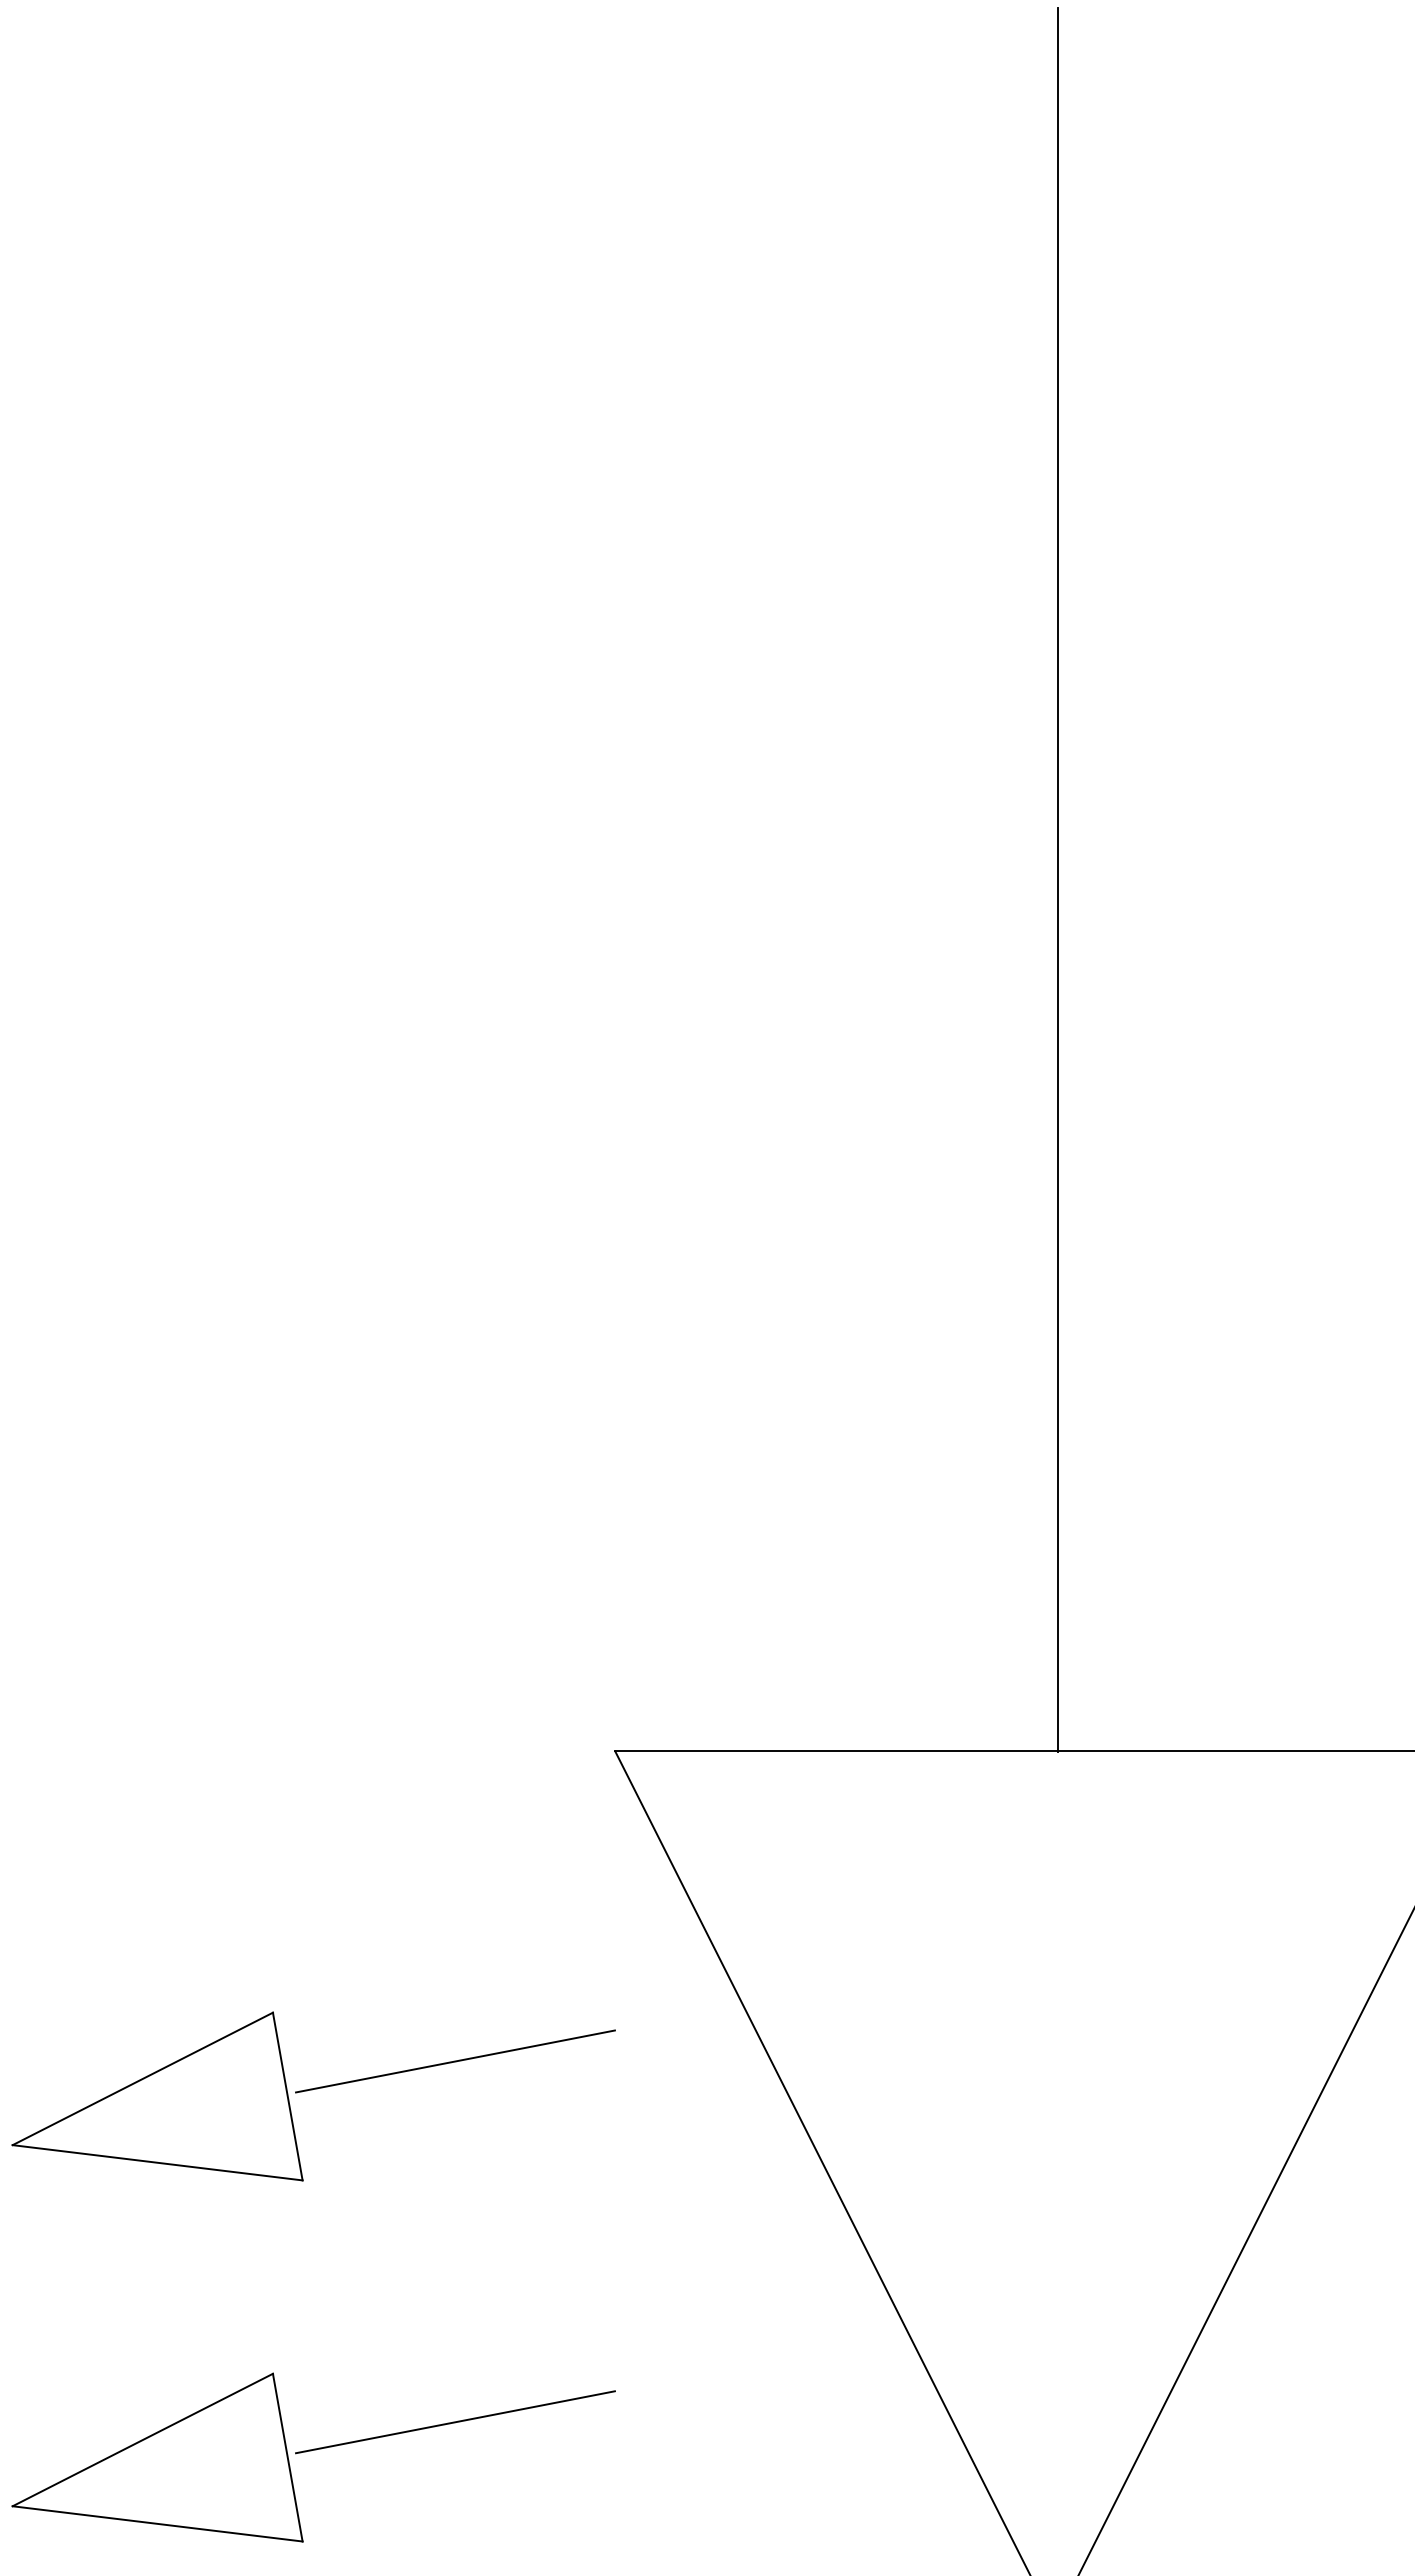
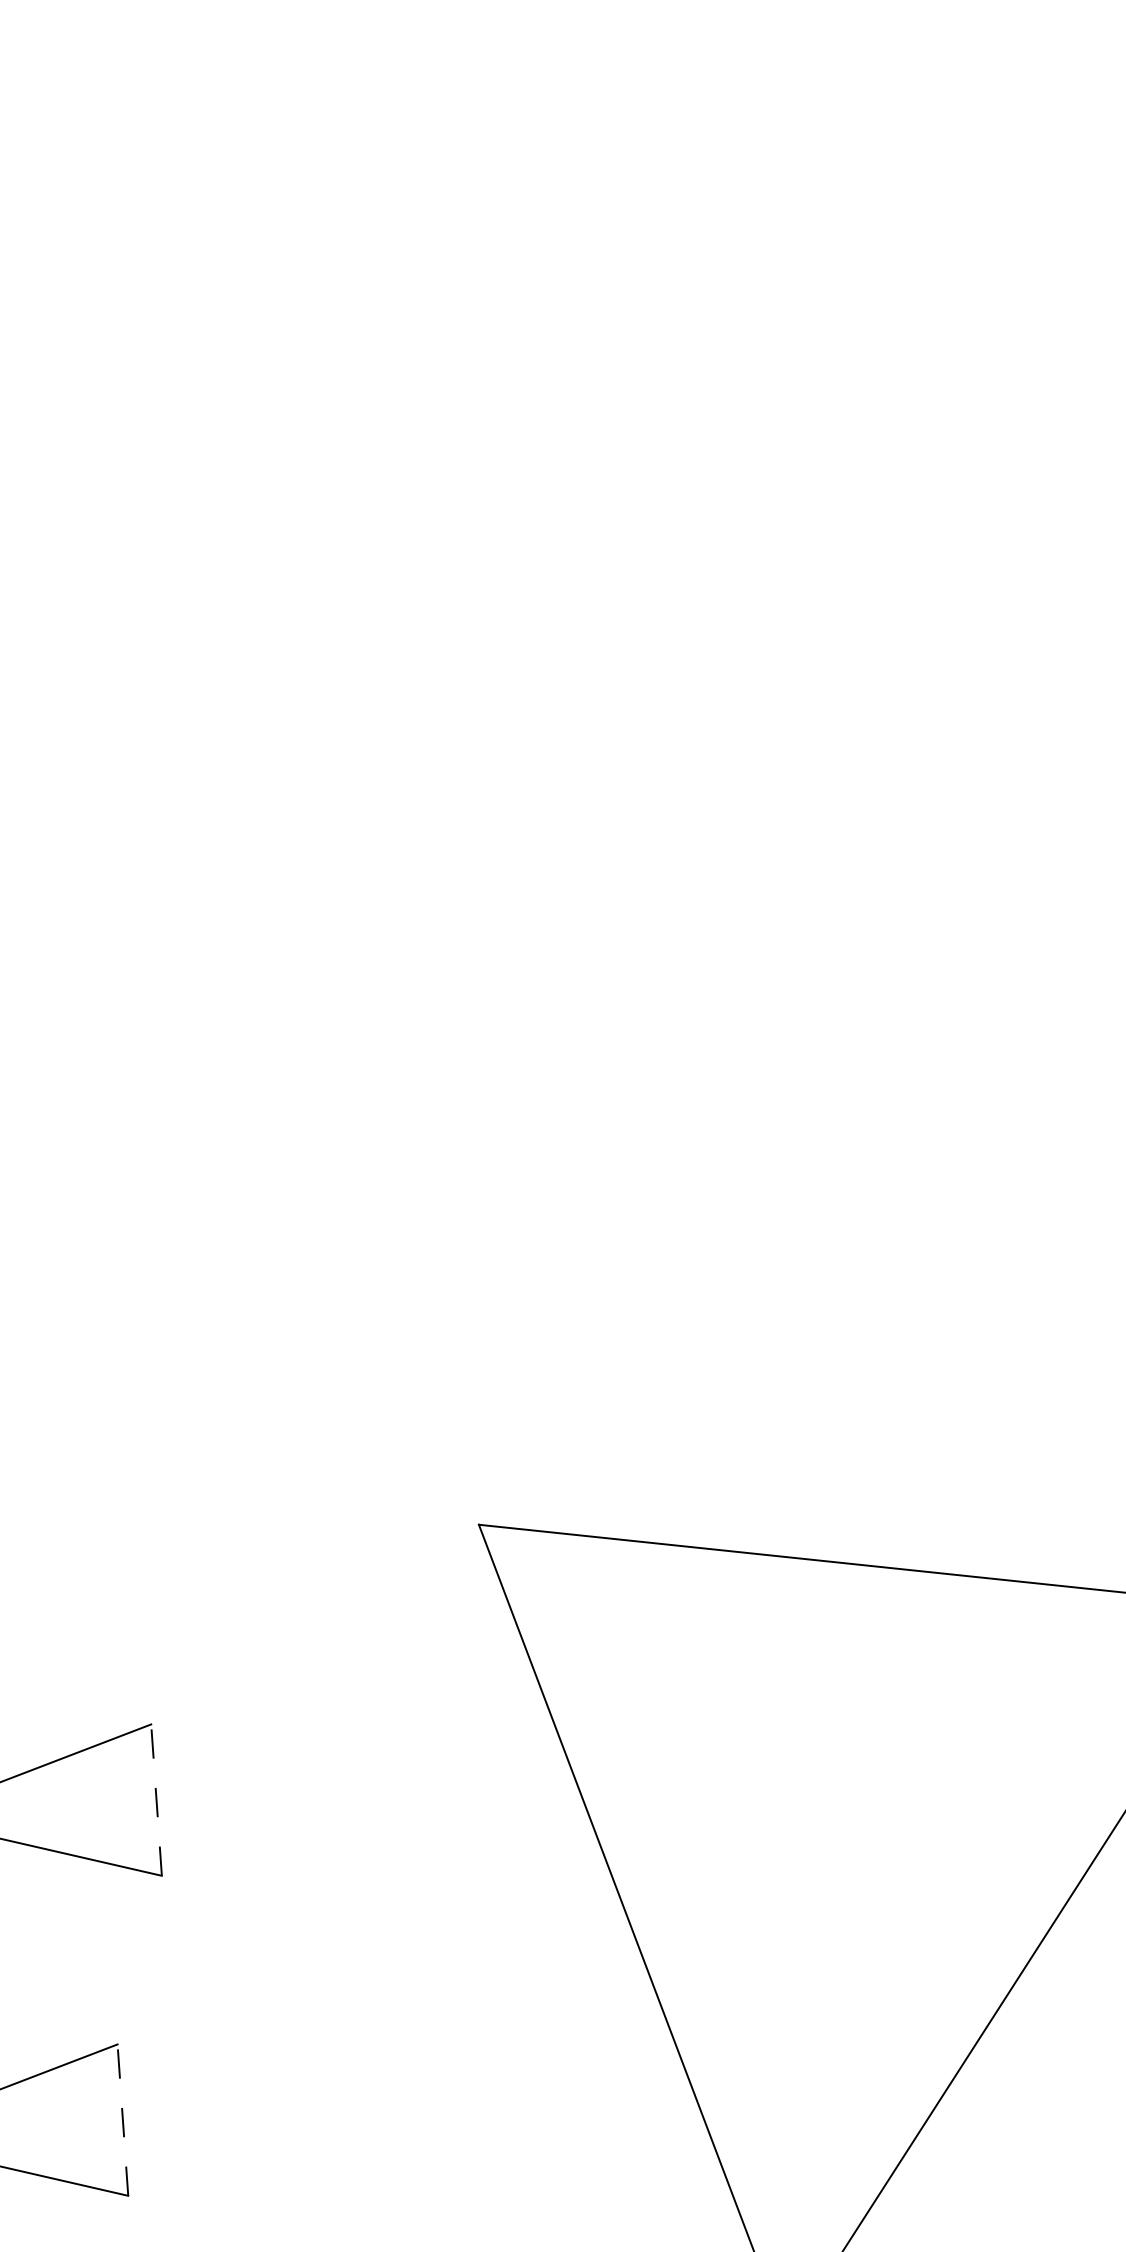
line: (1058, 879) -> (952, 793), removed
line: (455, 2061) -> (308, 1784), removed
line: (287, 2096) -> (156, 1800), solid -> dashed
line: (455, 2422) -> (274, 2104), removed
line: (287, 2457) -> (122, 2119), solid -> dashed

